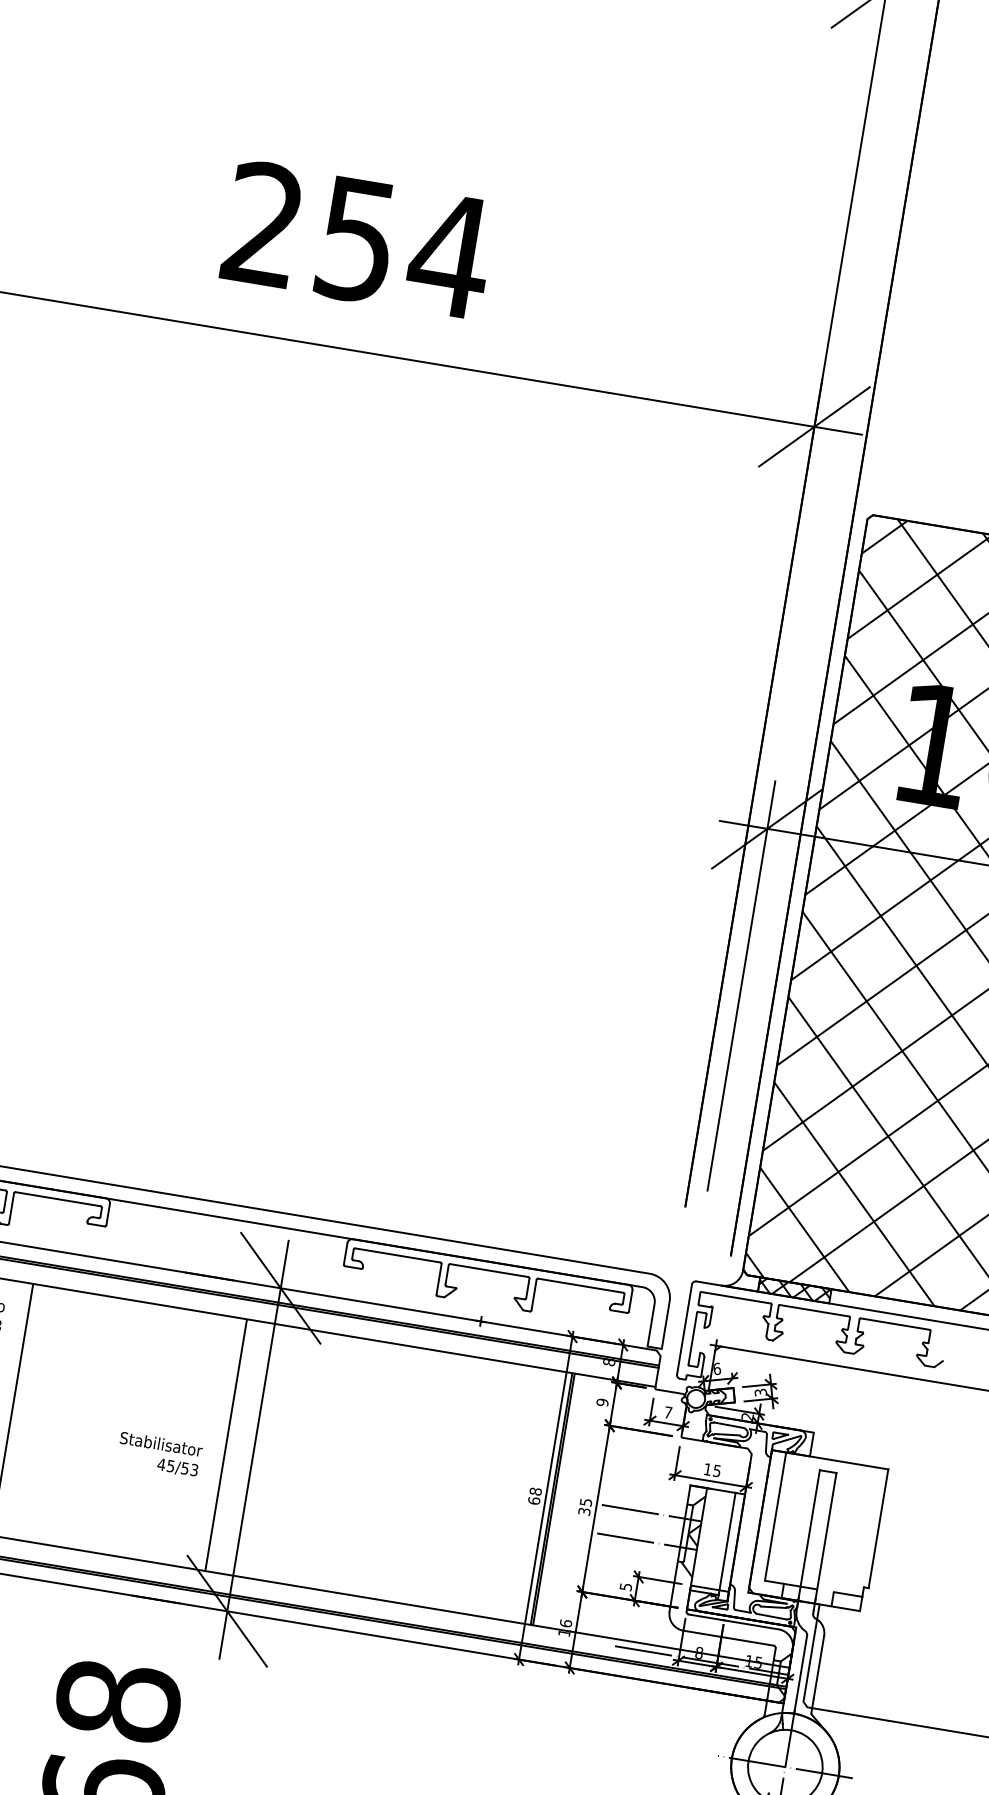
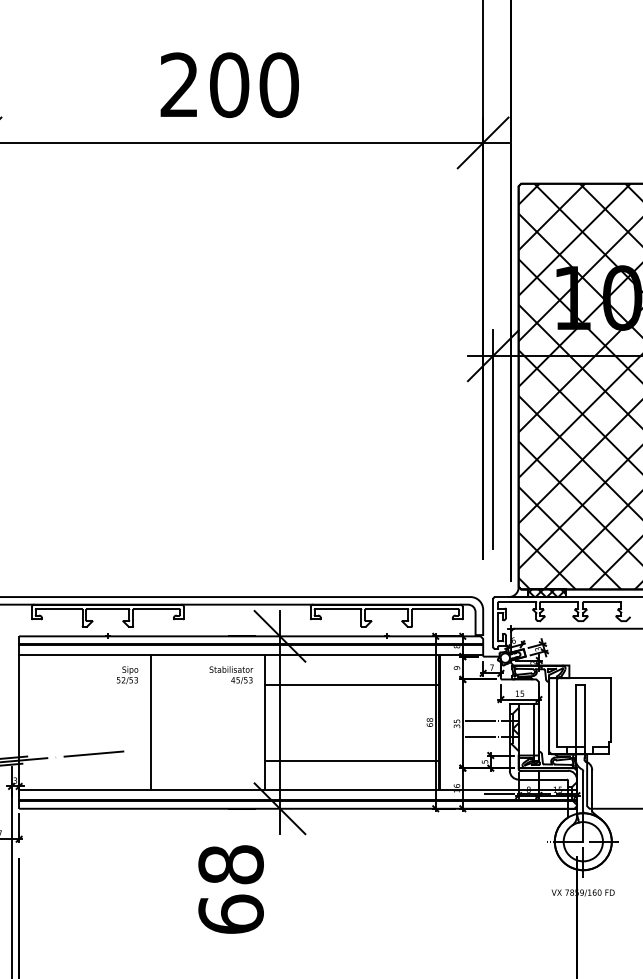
text: (403, 248) -> (254, 85), 254 -> 200
line: (399, 1400) -> (351, 684), added
text: (160, 1453) -> (231, 674), moved
line: (376, 1543) -> (351, 760), added

